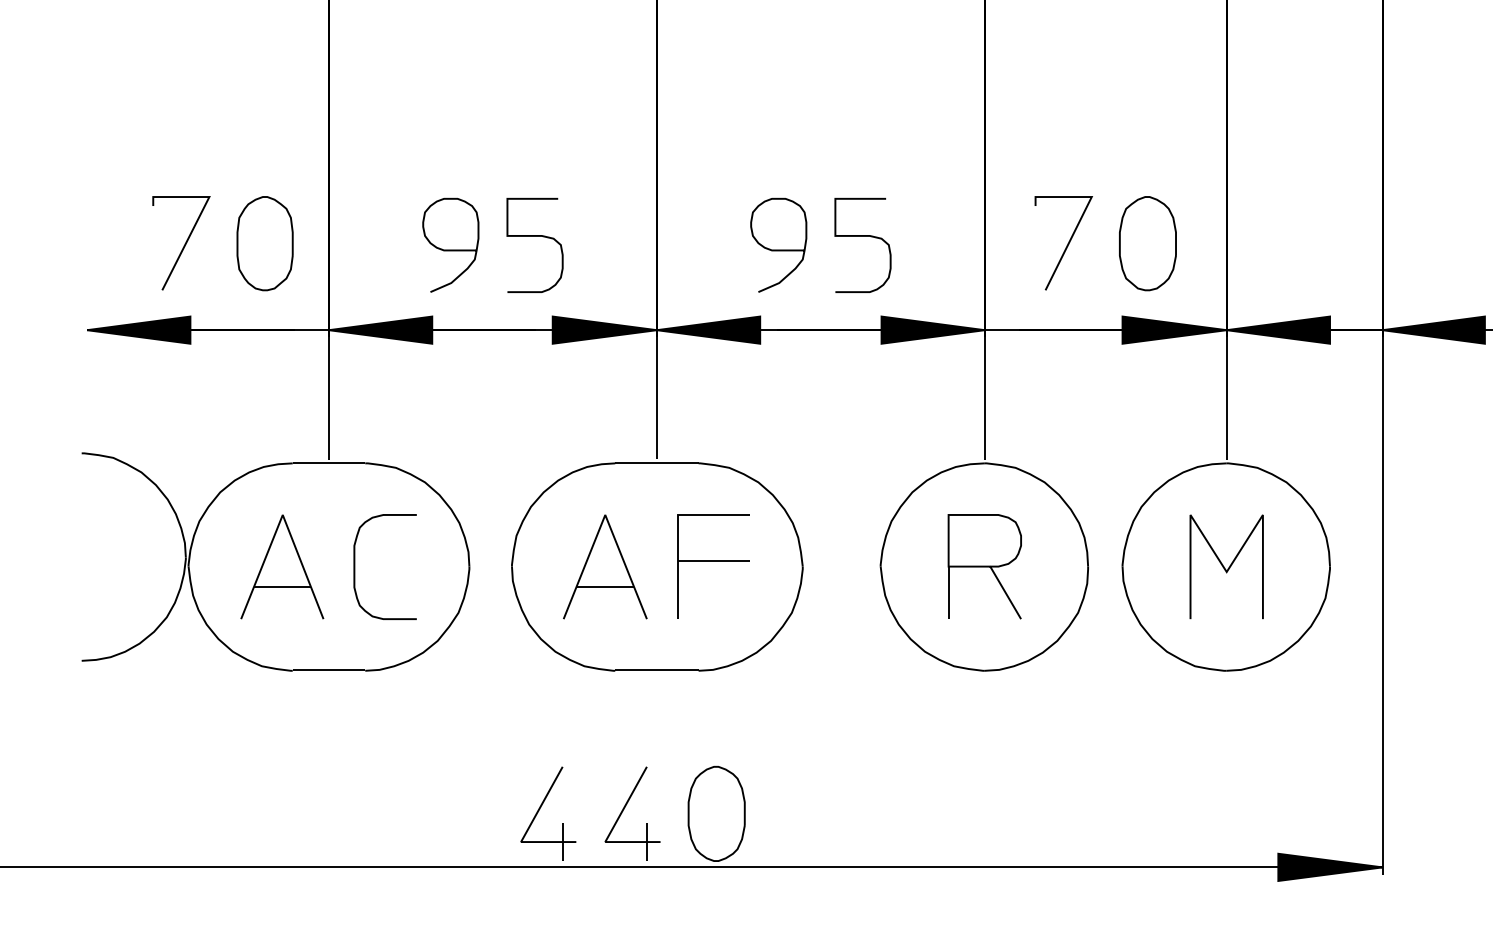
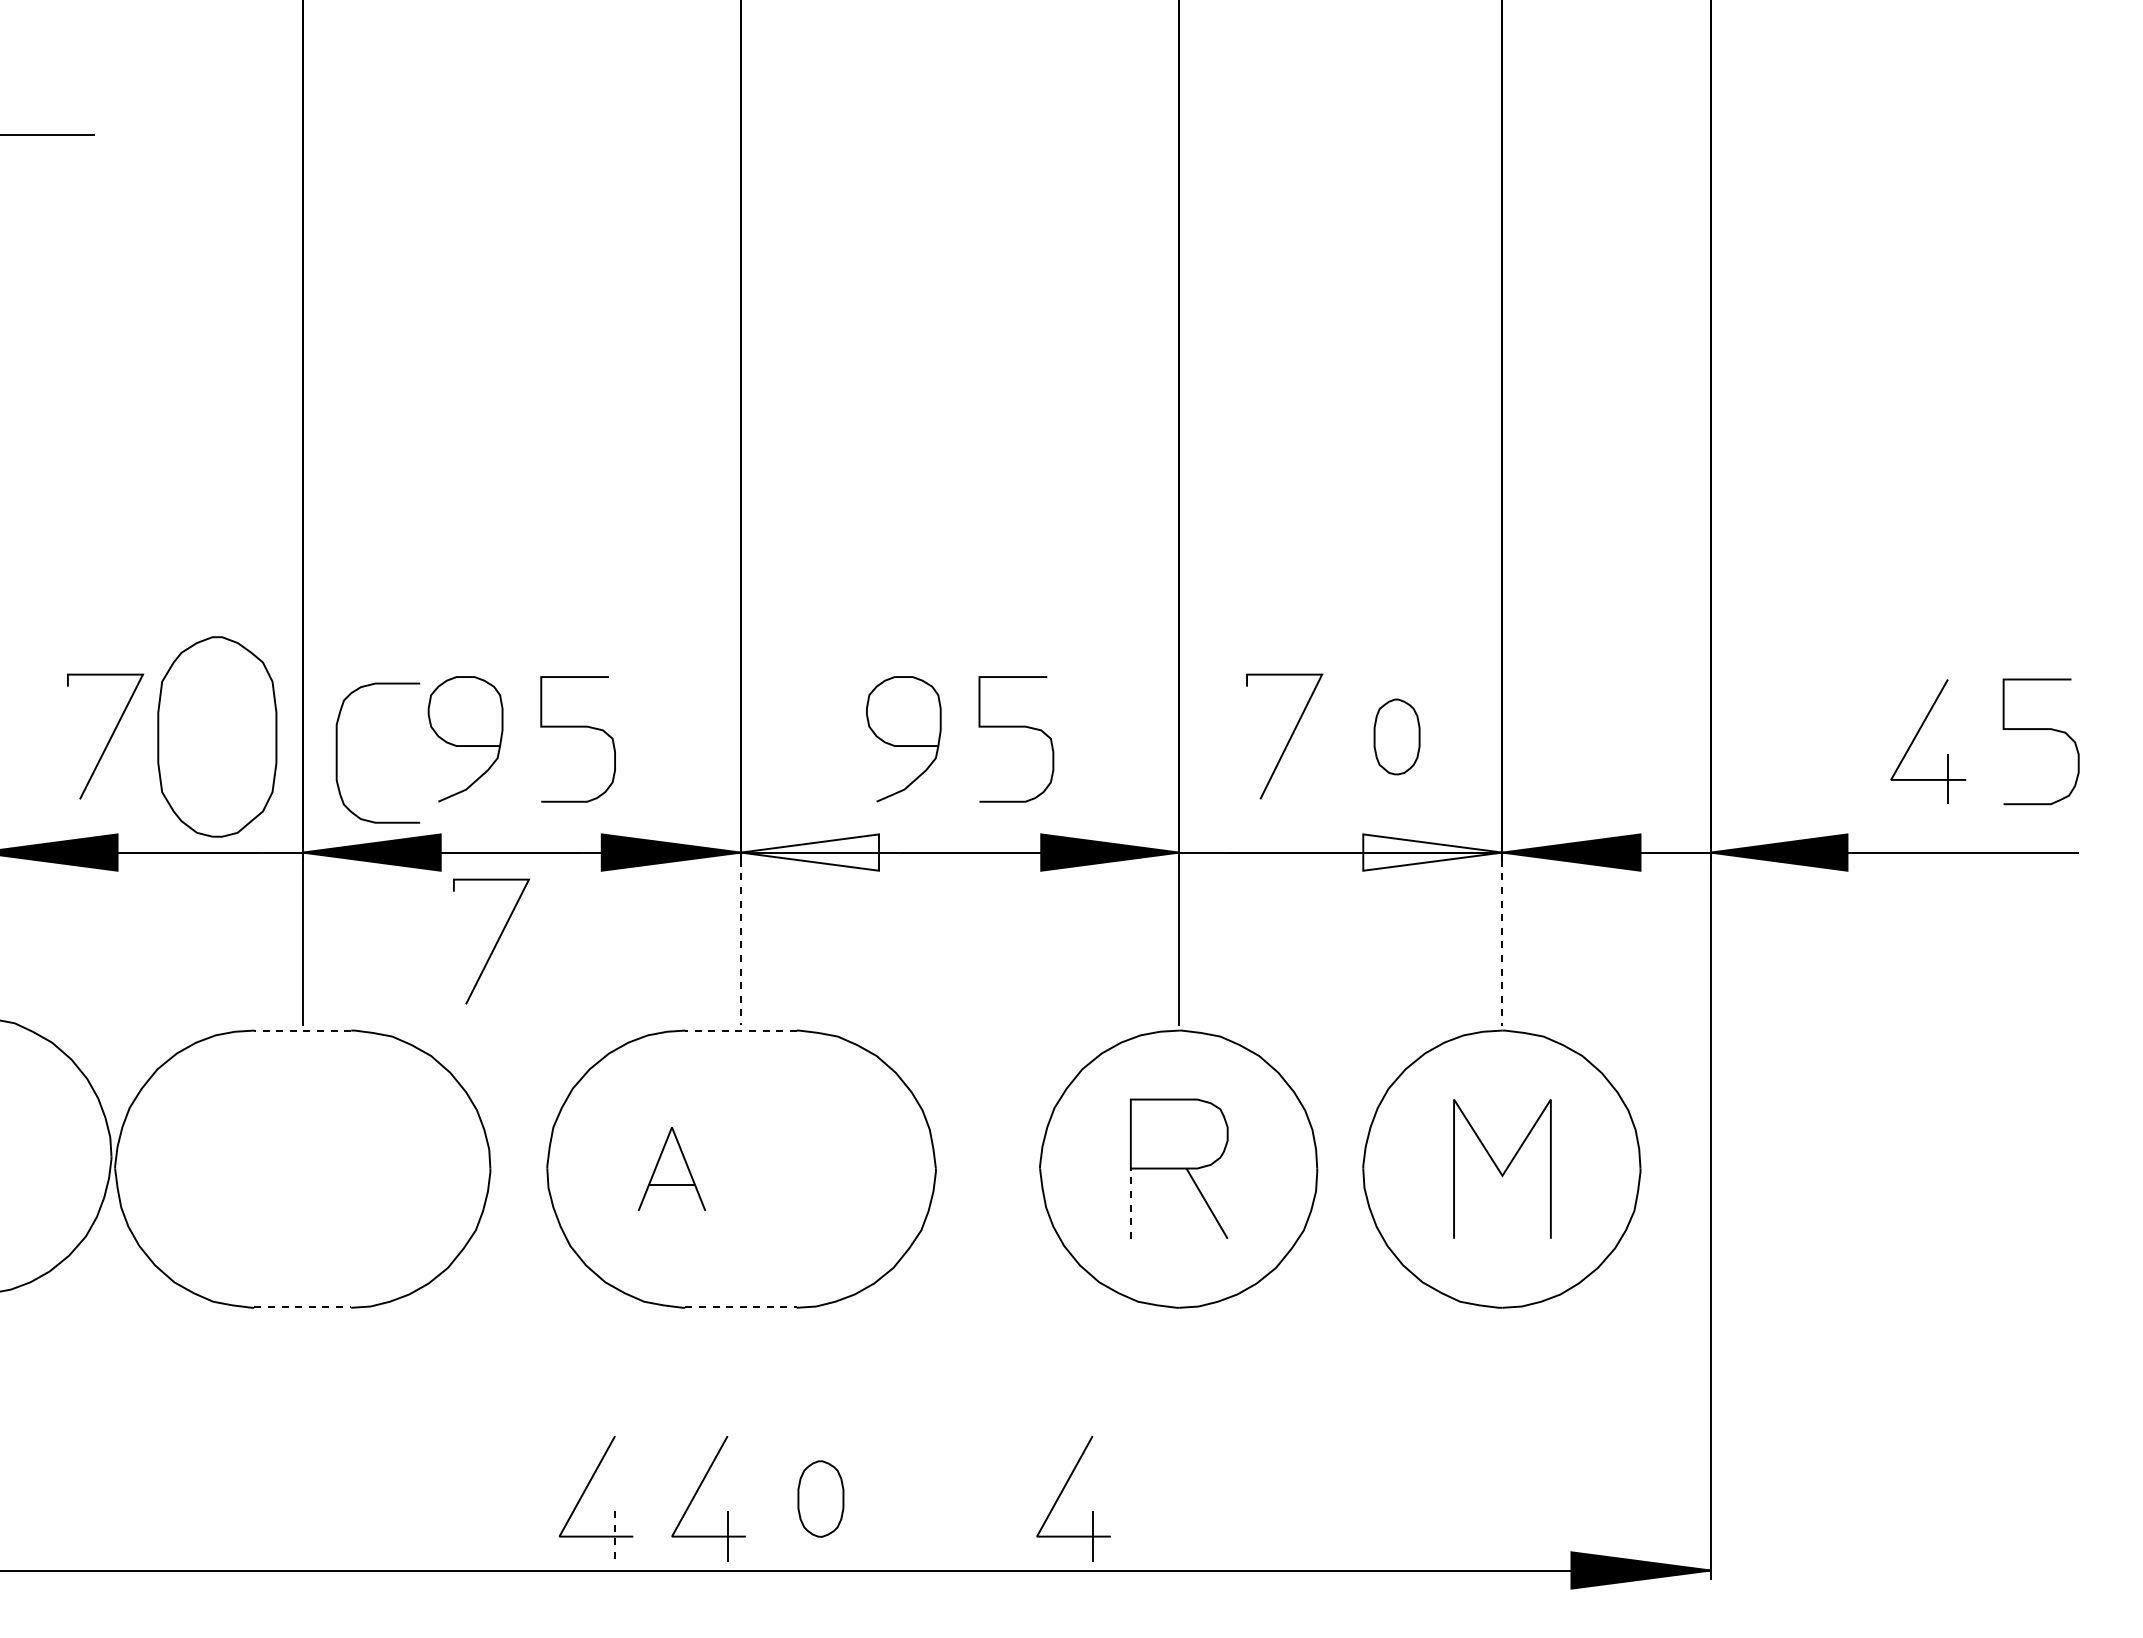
part: (265, 243) -> (217, 736), size x1.6
part: (1147, 243) -> (1396, 736), size x0.6
fill: (708, 330) -> (809, 852), removed
fill: (1174, 330) -> (1432, 852), removed
line: (656, 397) -> (740, 942), solid -> dashed
line: (1226, 397) -> (1502, 942), solid -> dashed
line: (473, 398) -> (495, 943), added
line: (328, 463) -> (302, 1030), solid -> dashed
line: (657, 463) -> (741, 1030), solid -> dashed
part: (713, 561) -> (816, 1161), removed
part: (282, 566) -> (240, 1168), removed
curve: (354, 566) -> (337, 752), moved
part: (604, 566) -> (671, 1168), size x0.6
line: (948, 592) -> (1130, 1203), solid -> dashed
line: (329, 669) -> (303, 1306), solid -> dashed
line: (657, 669) -> (741, 1306), solid -> dashed
part: (898, 808) -> (1063, 1491), added
part: (716, 813) -> (820, 1498), size x0.6
line: (563, 842) -> (615, 1537), solid -> dashed

